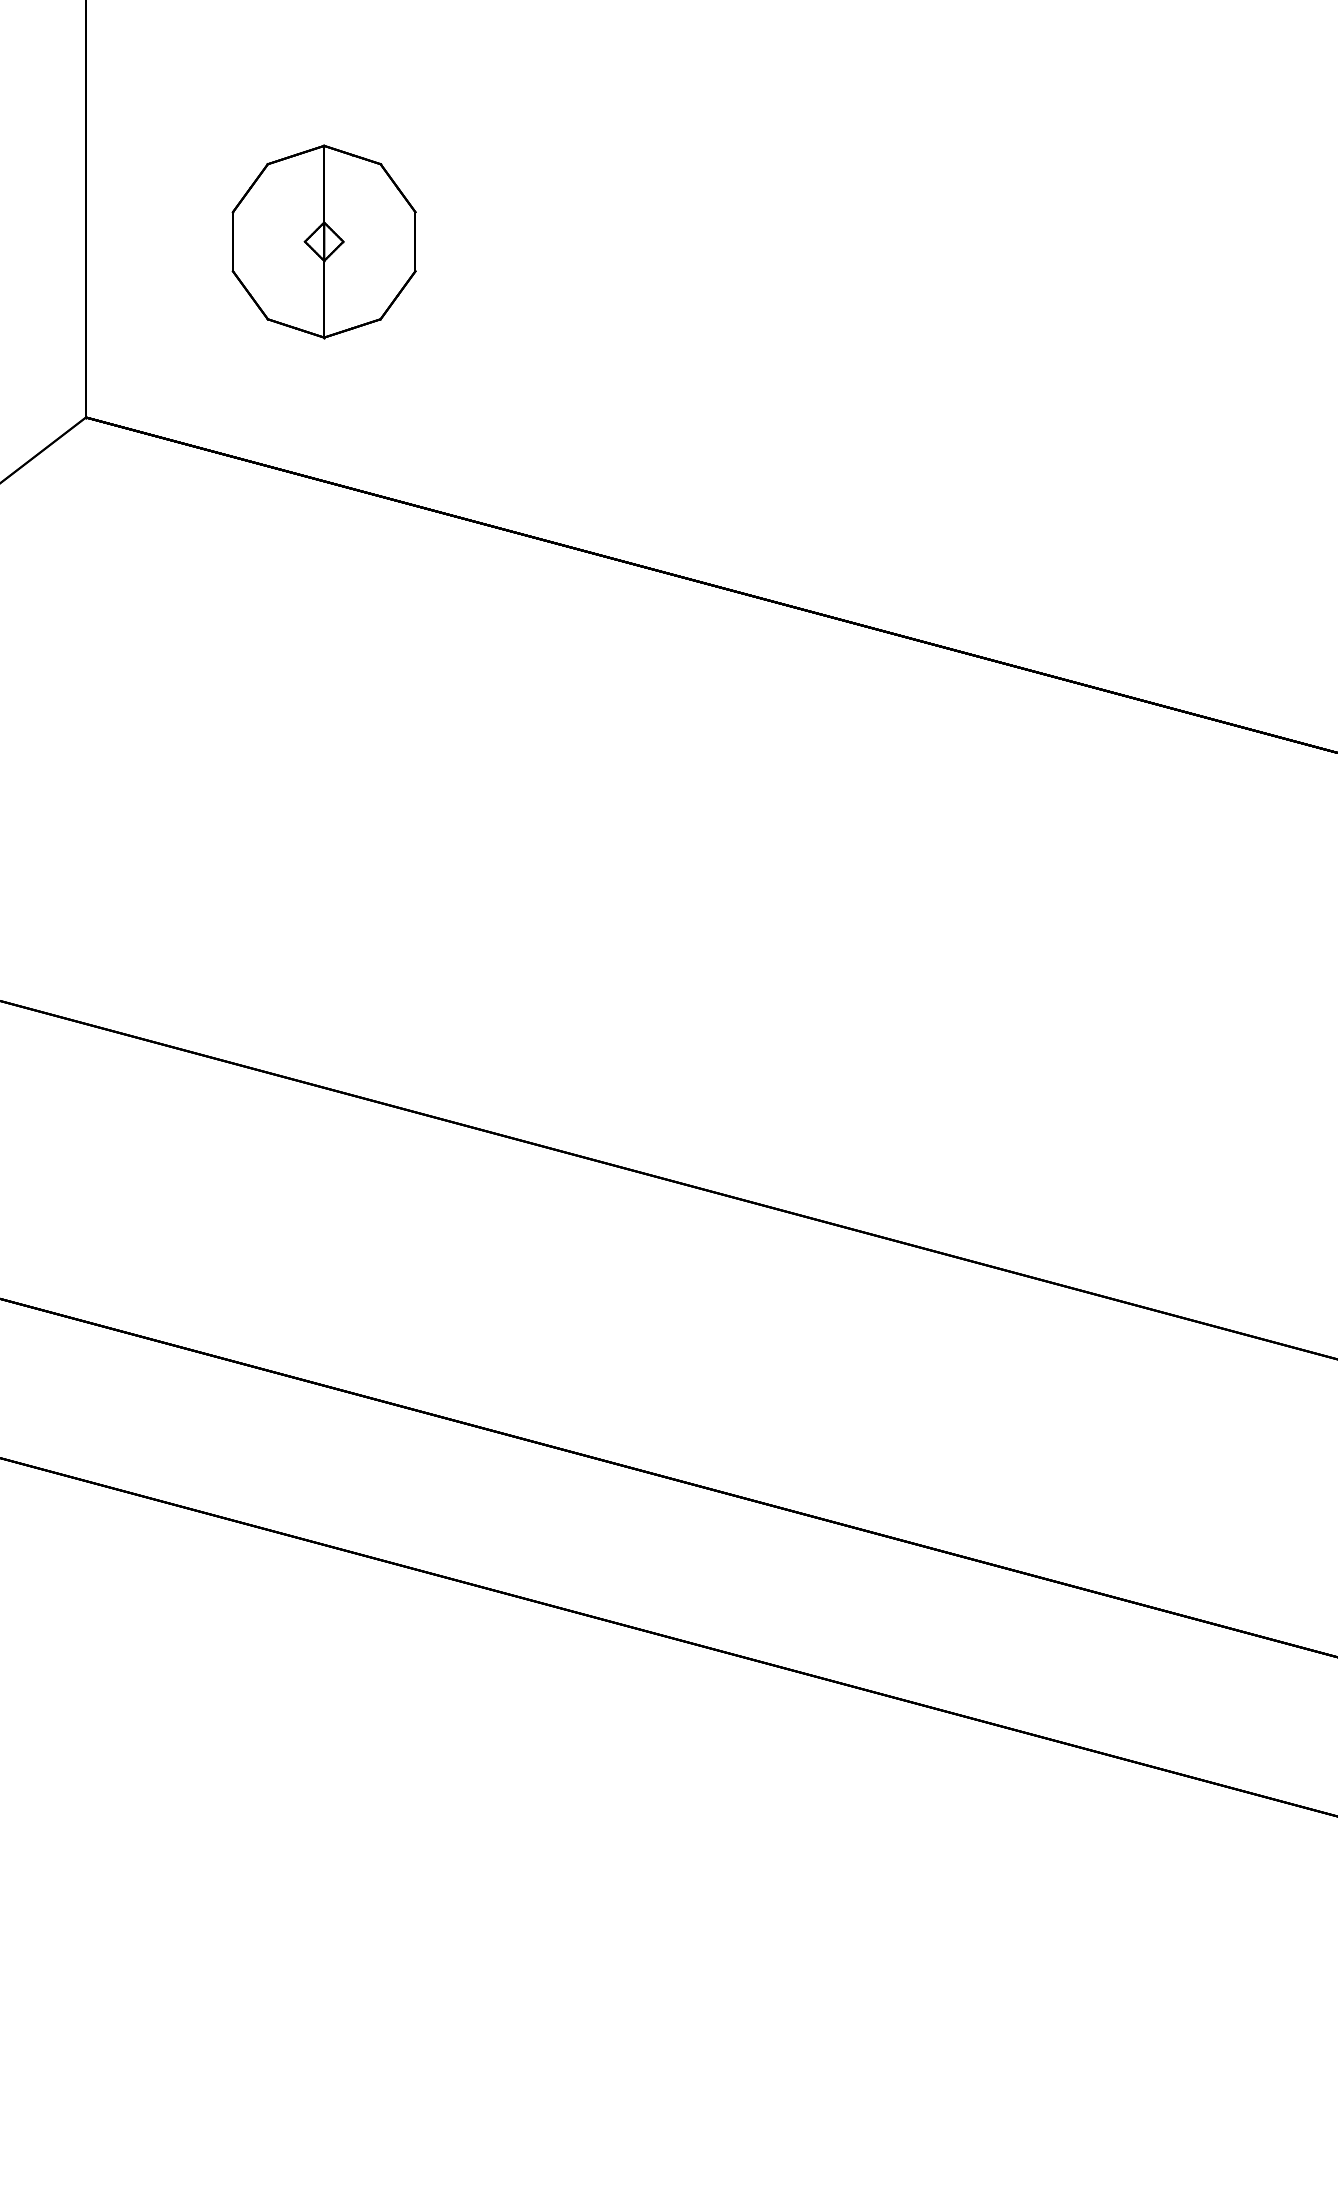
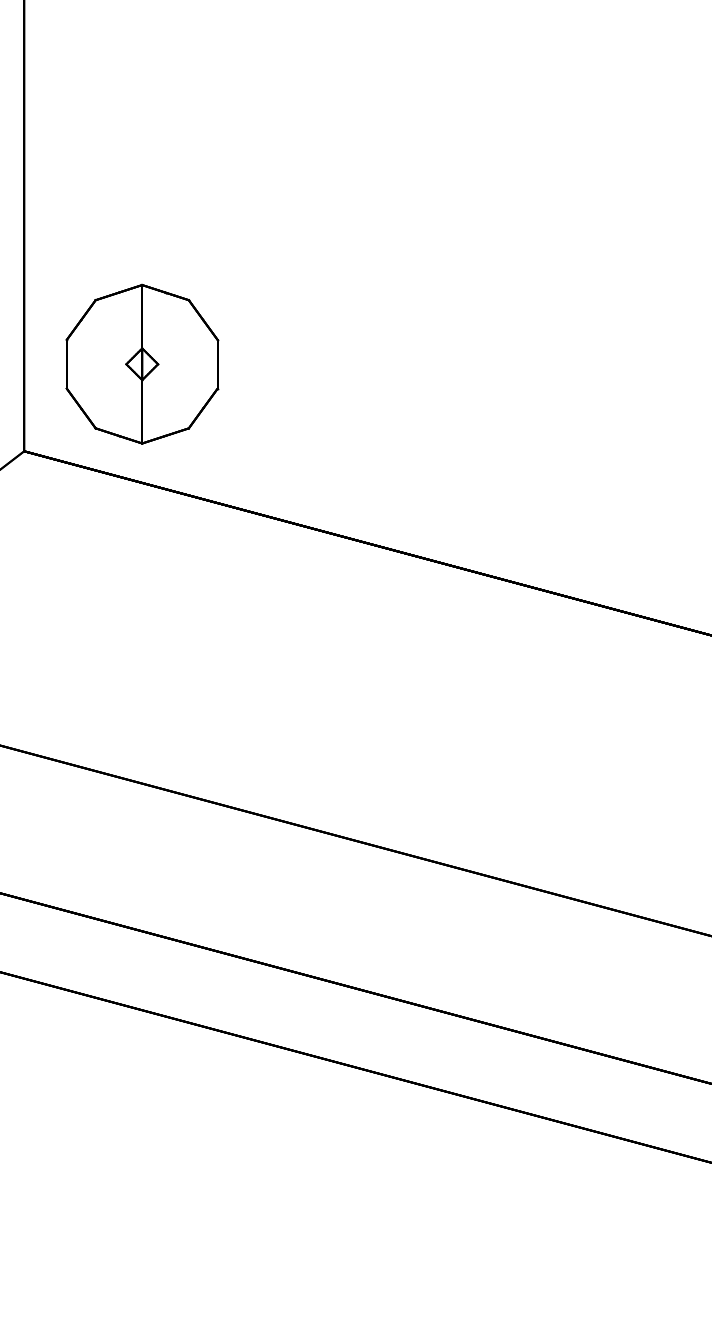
part: (324, 240) -> (142, 363), size x1.67

